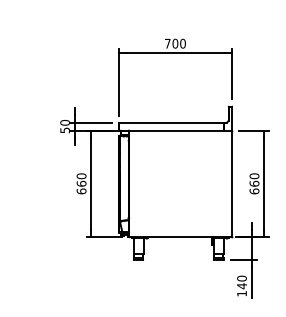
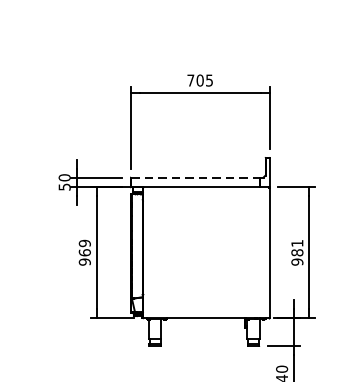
text: (182, 43) -> (208, 80), 700 -> 705
line: (171, 122) -> (195, 177), solid -> dashed
text: (81, 183) -> (84, 252), 660 -> 969
text: (254, 183) -> (297, 252), 660 -> 981

